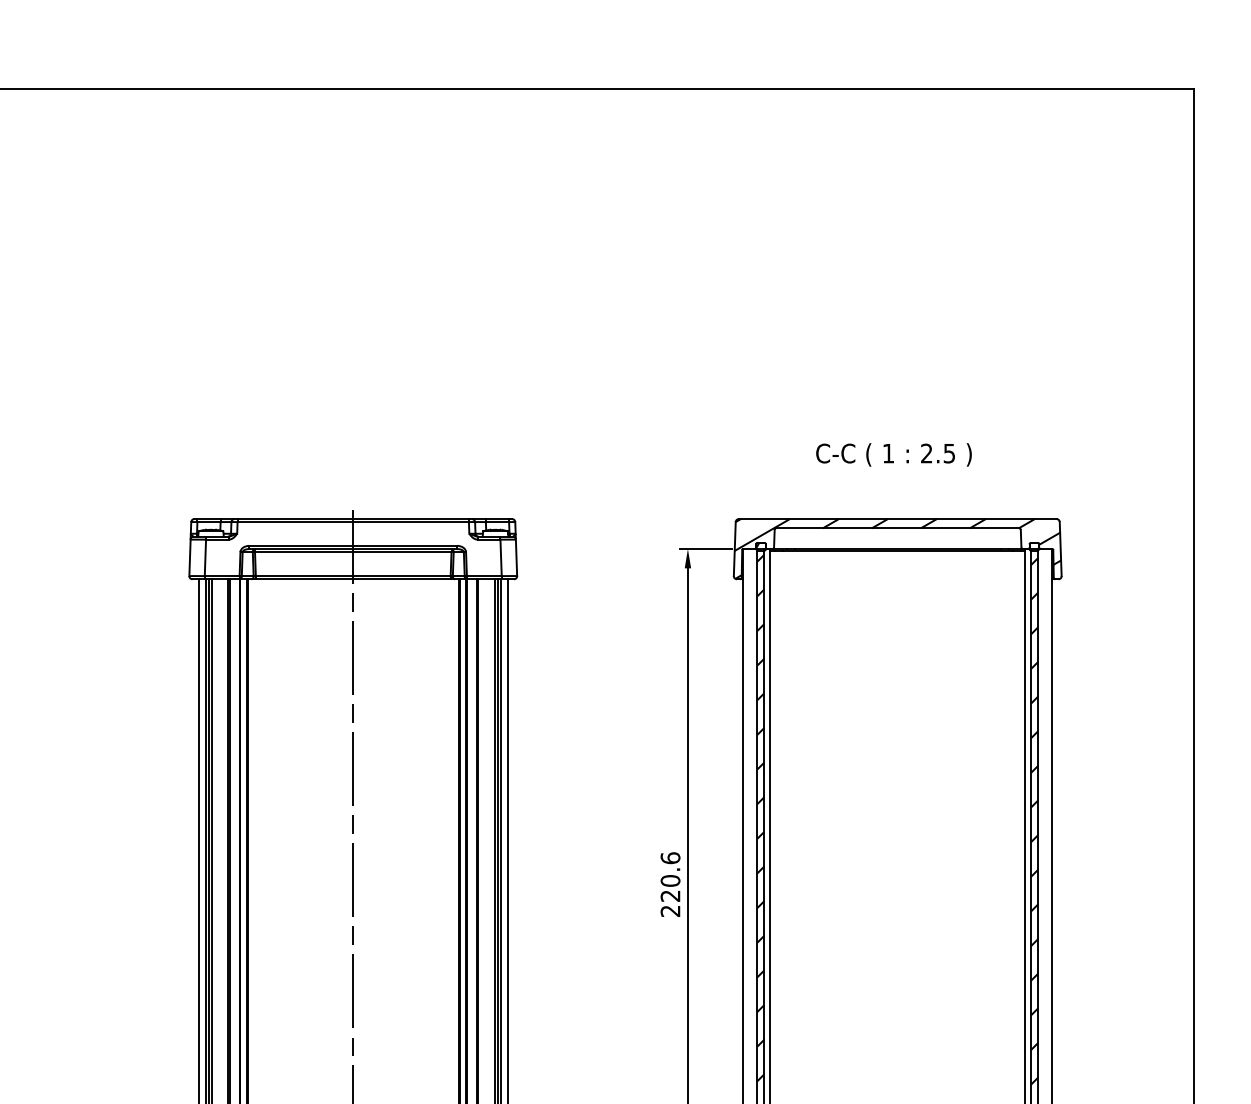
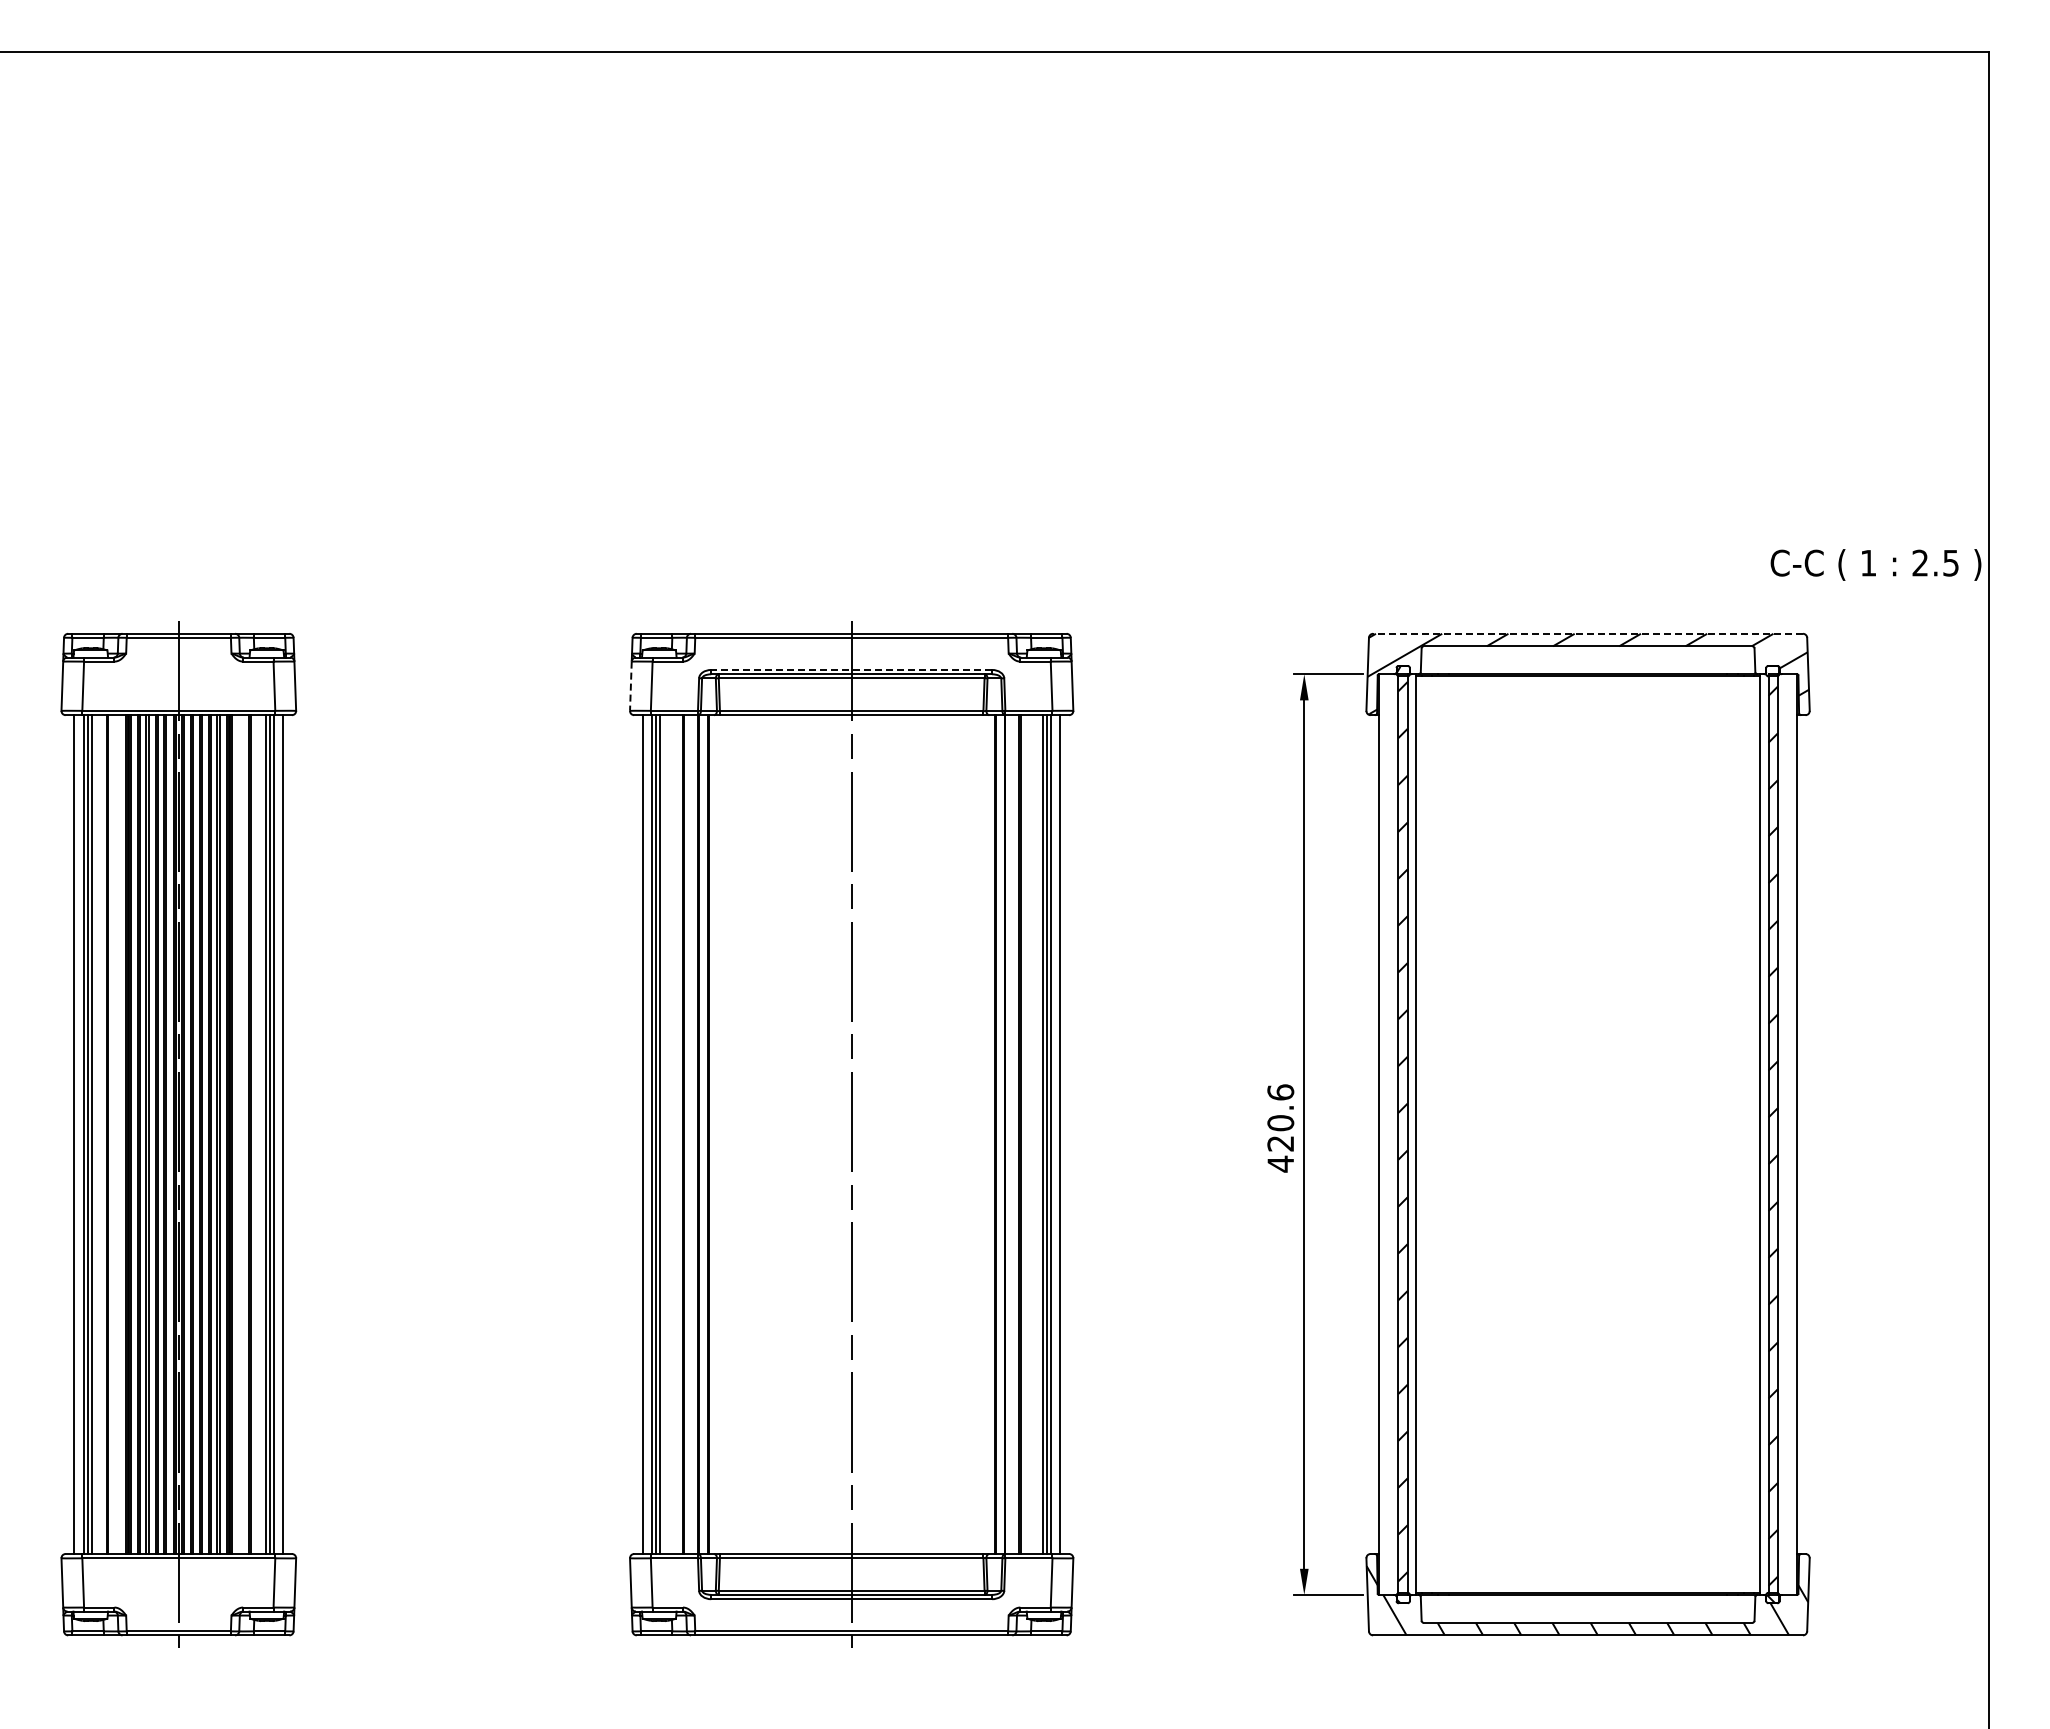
text: (893, 454) -> (1875, 564), moved
line: (898, 518) -> (1588, 633), solid -> dashed
line: (353, 545) -> (851, 669), solid -> dashed
line: (189, 558) -> (630, 686), solid -> dashed
text: (670, 910) -> (1280, 1163), 220.6 -> 420.6

